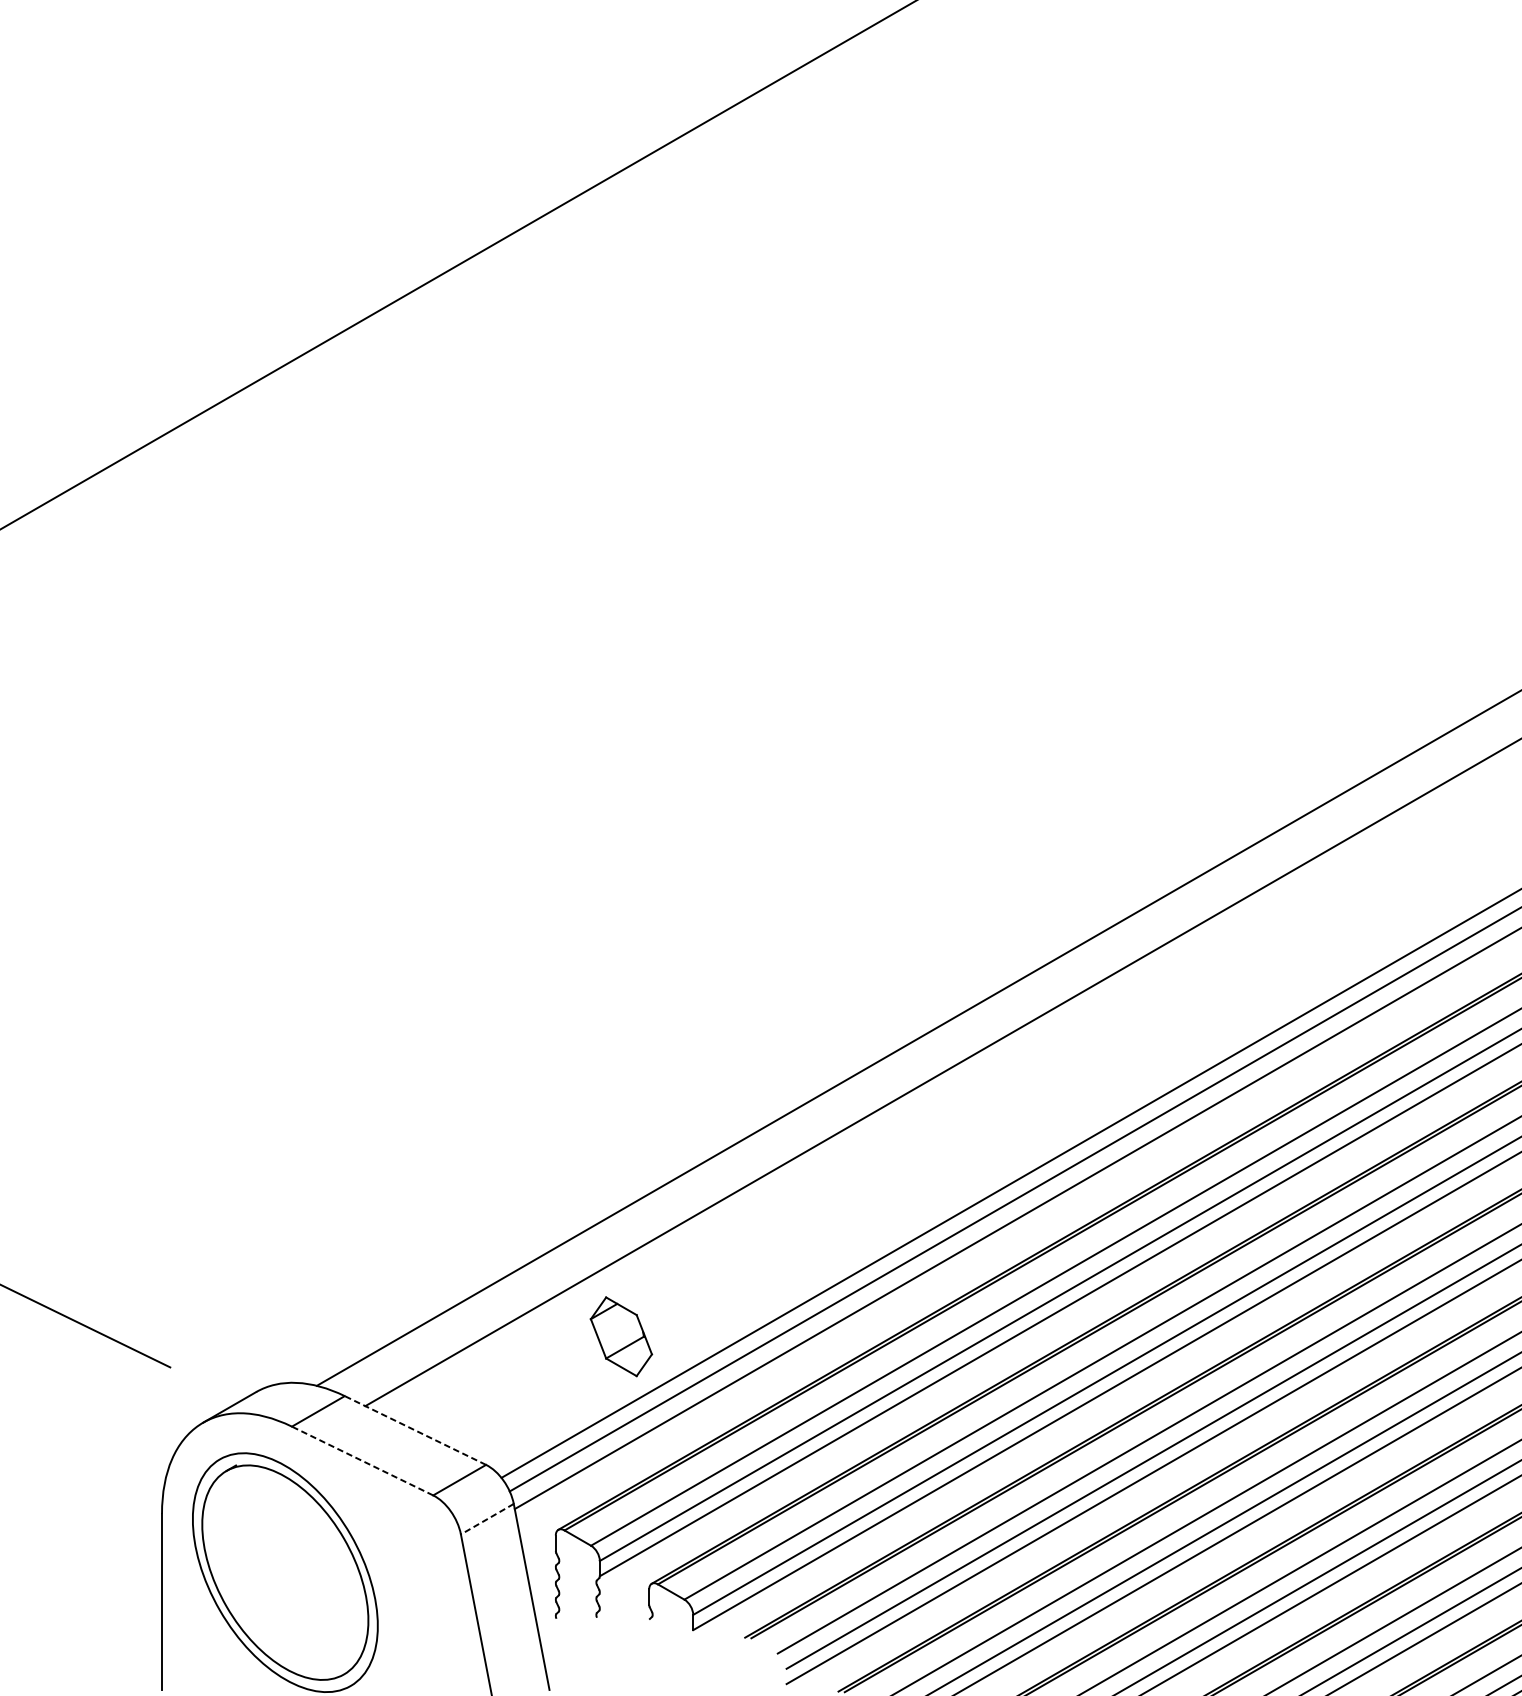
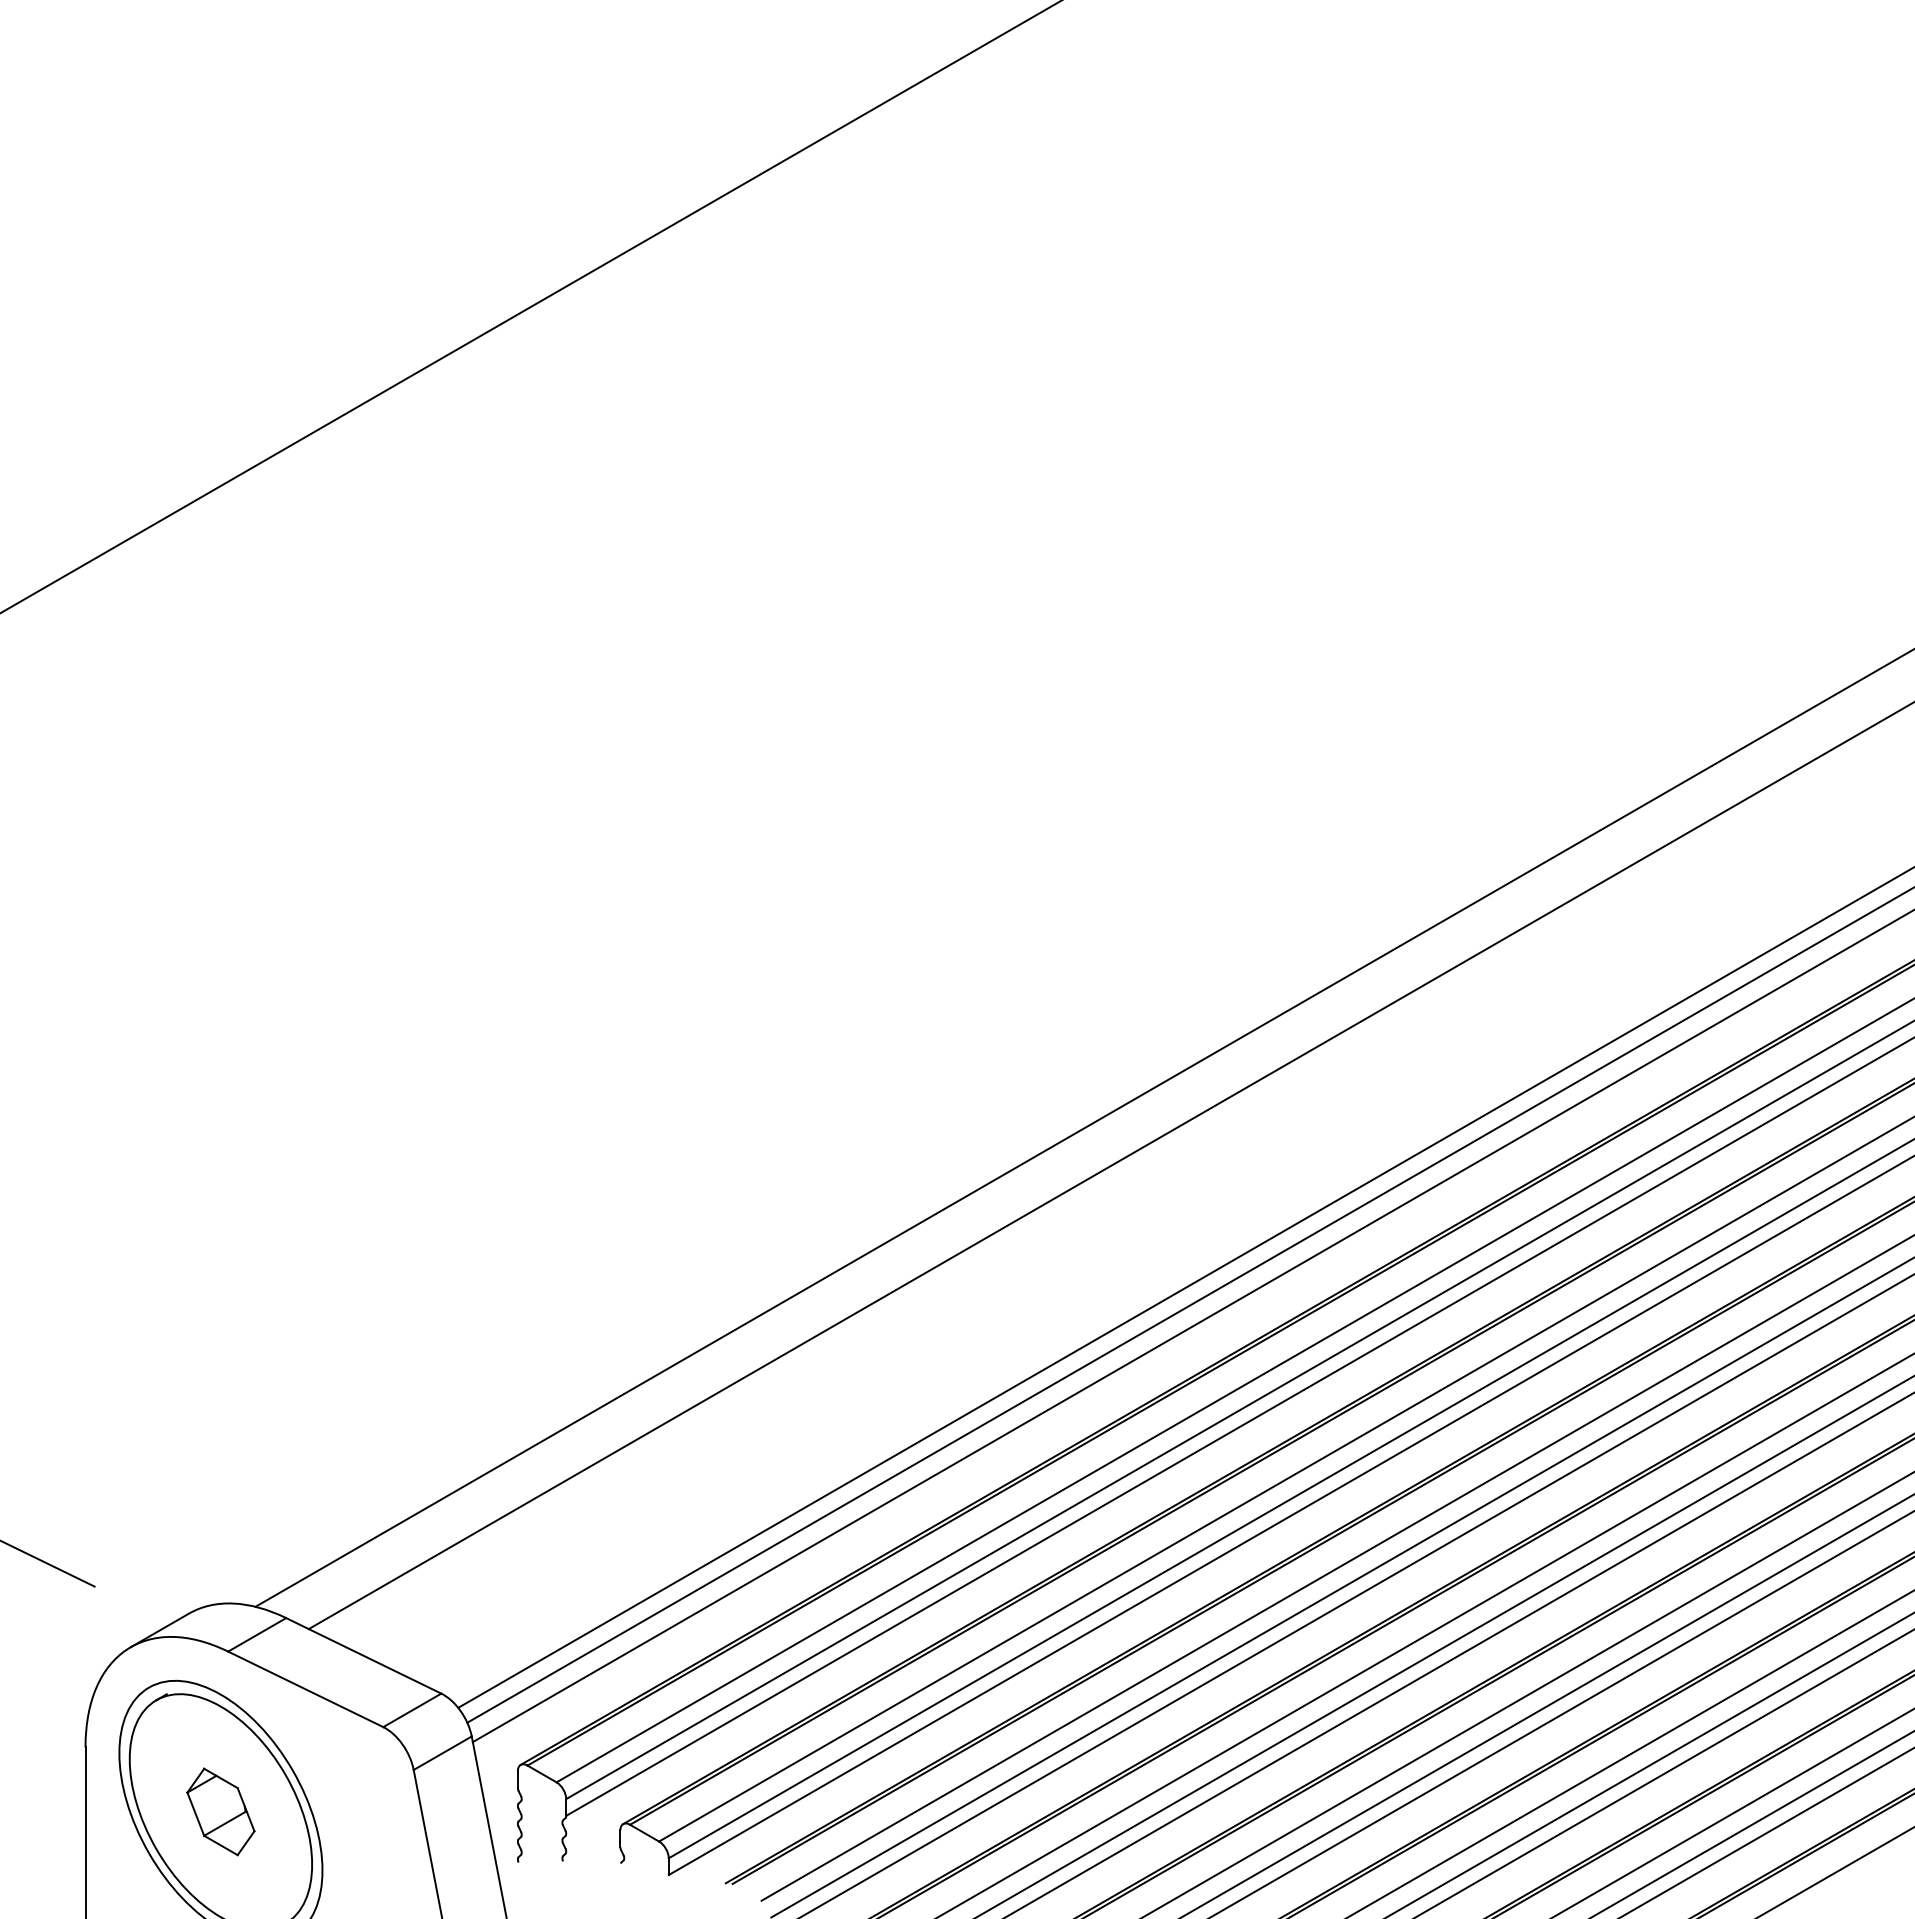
part: (621, 1336) -> (220, 1811), moved
line: (415, 1430) -> (363, 1655), dashed -> solid
line: (362, 1461) -> (305, 1689), dashed -> solid
line: (487, 1519) -> (442, 1753), dashed -> solid

